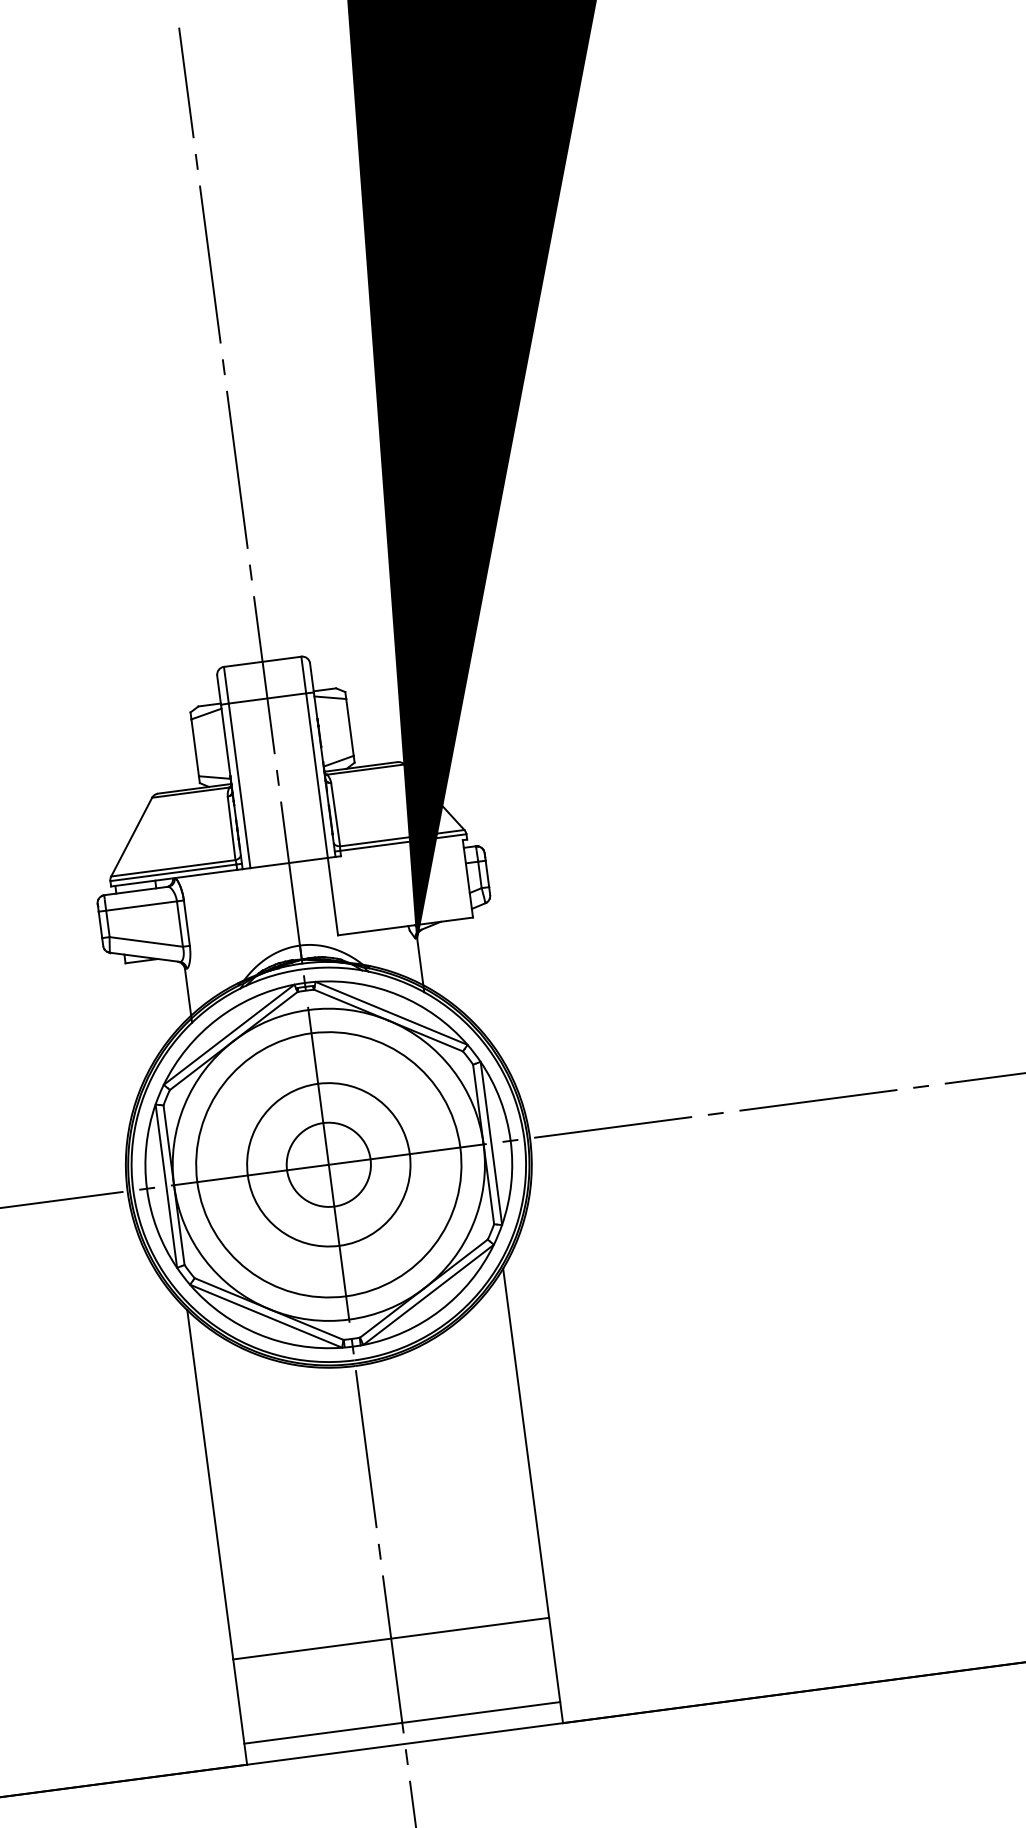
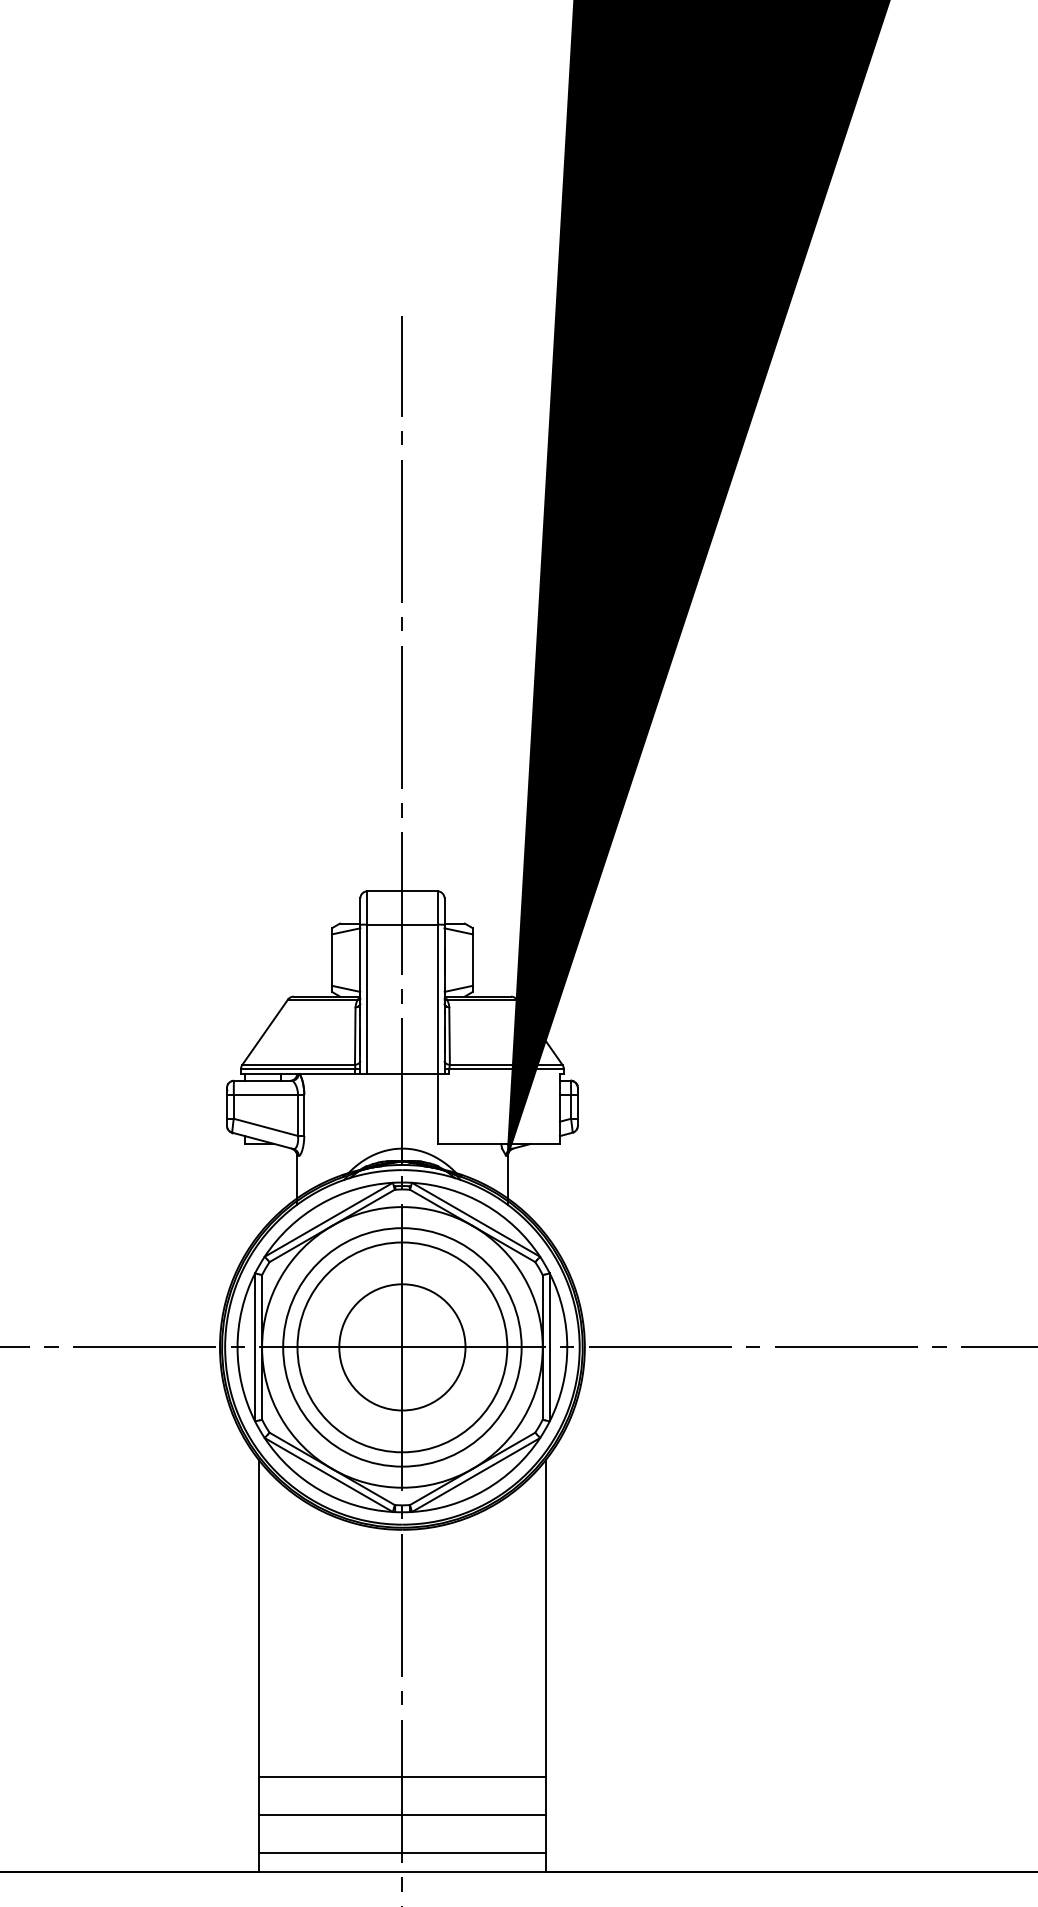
circle: (328, 1164) -> (402, 1347), size x1.43
circle: (328, 1164) -> (402, 1347), size x1.67
line: (396, 1681) -> (402, 1815), added

